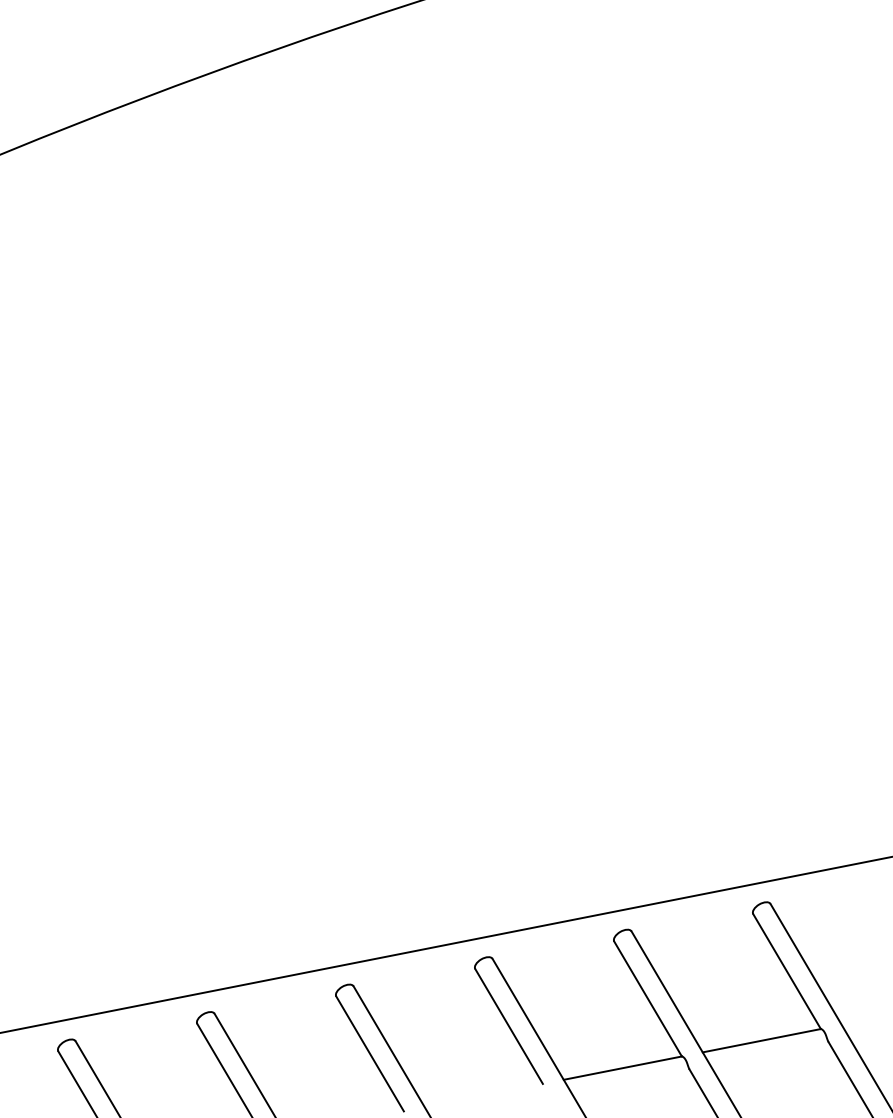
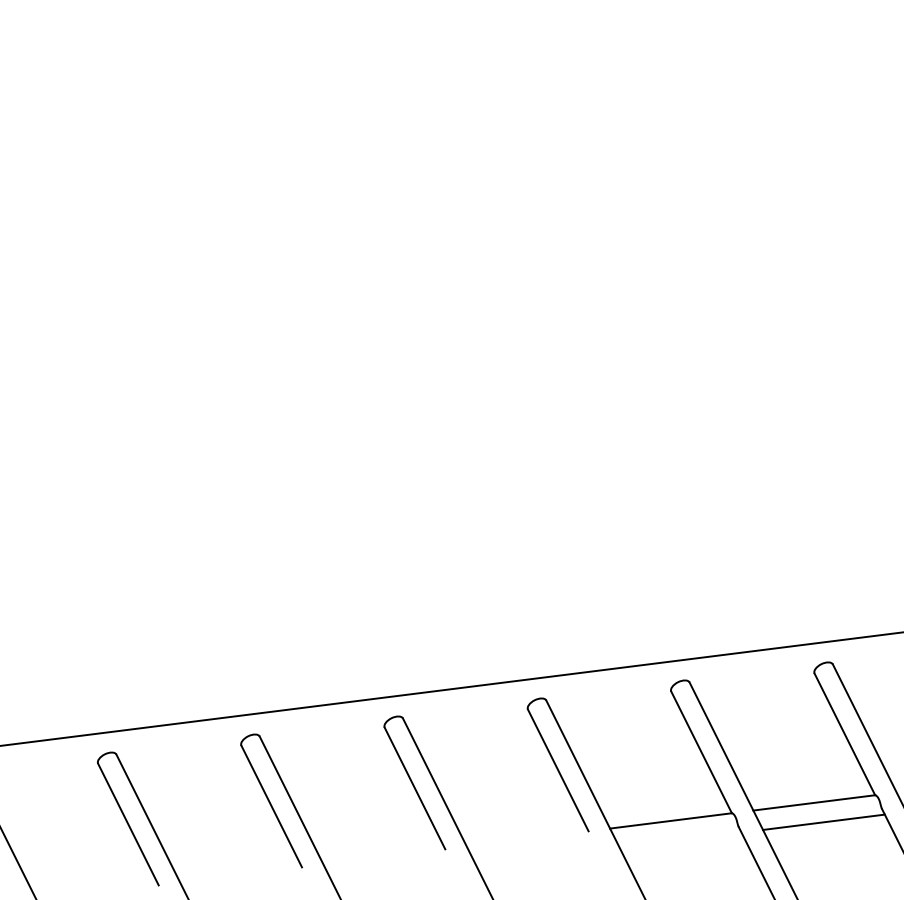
line: (772, 1058) -> (823, 821), added

